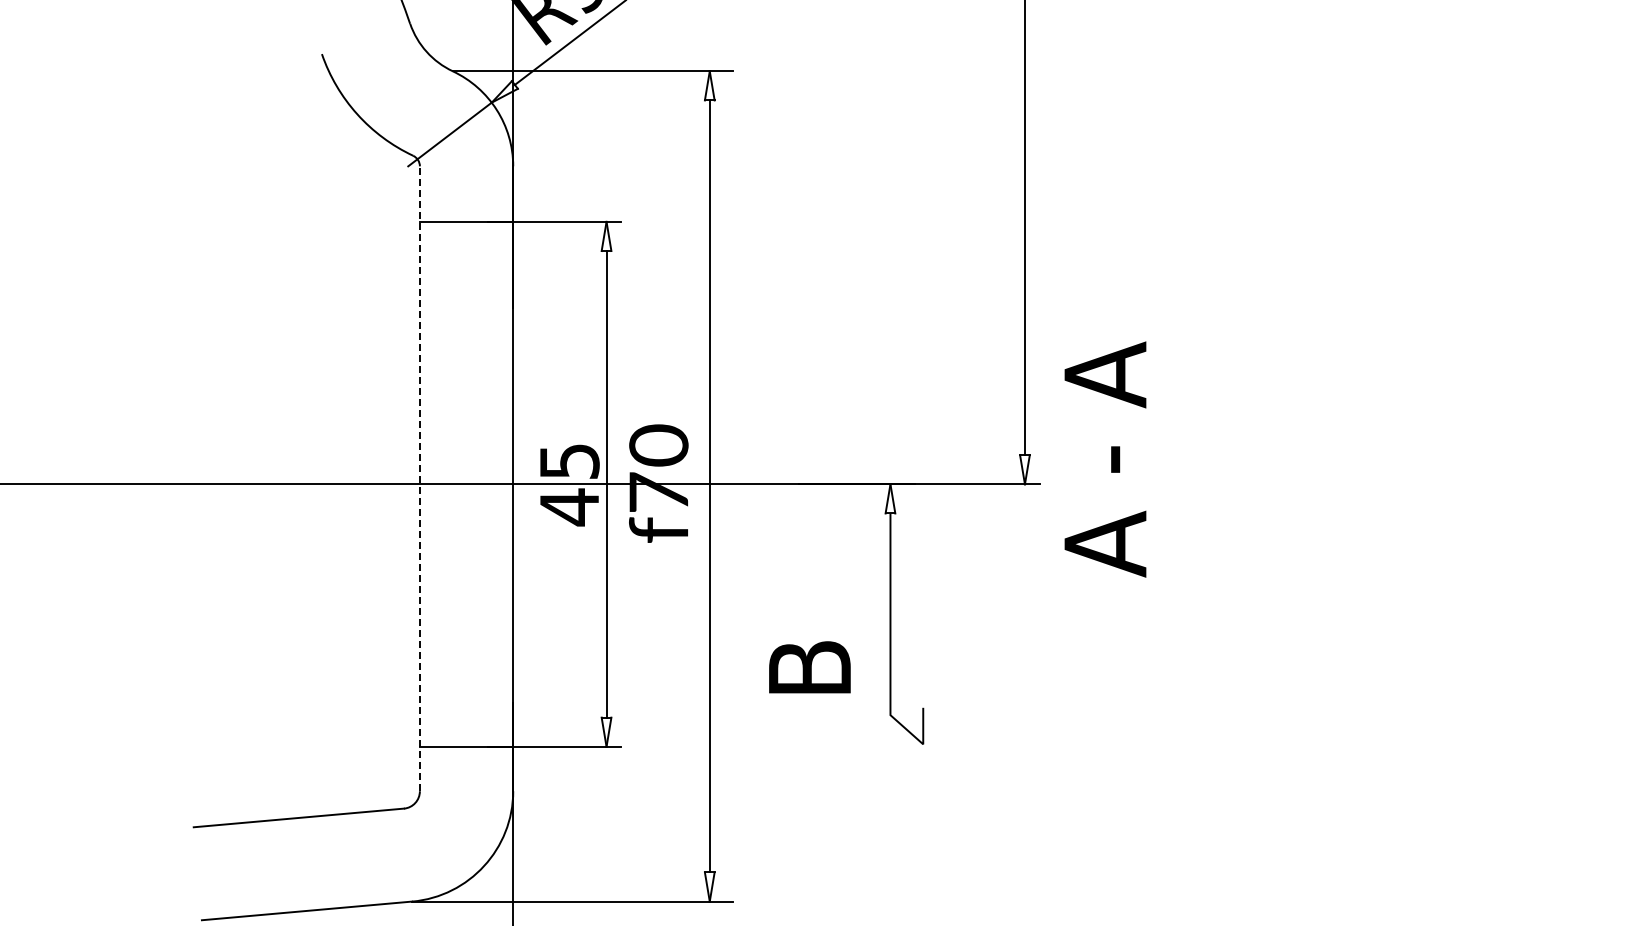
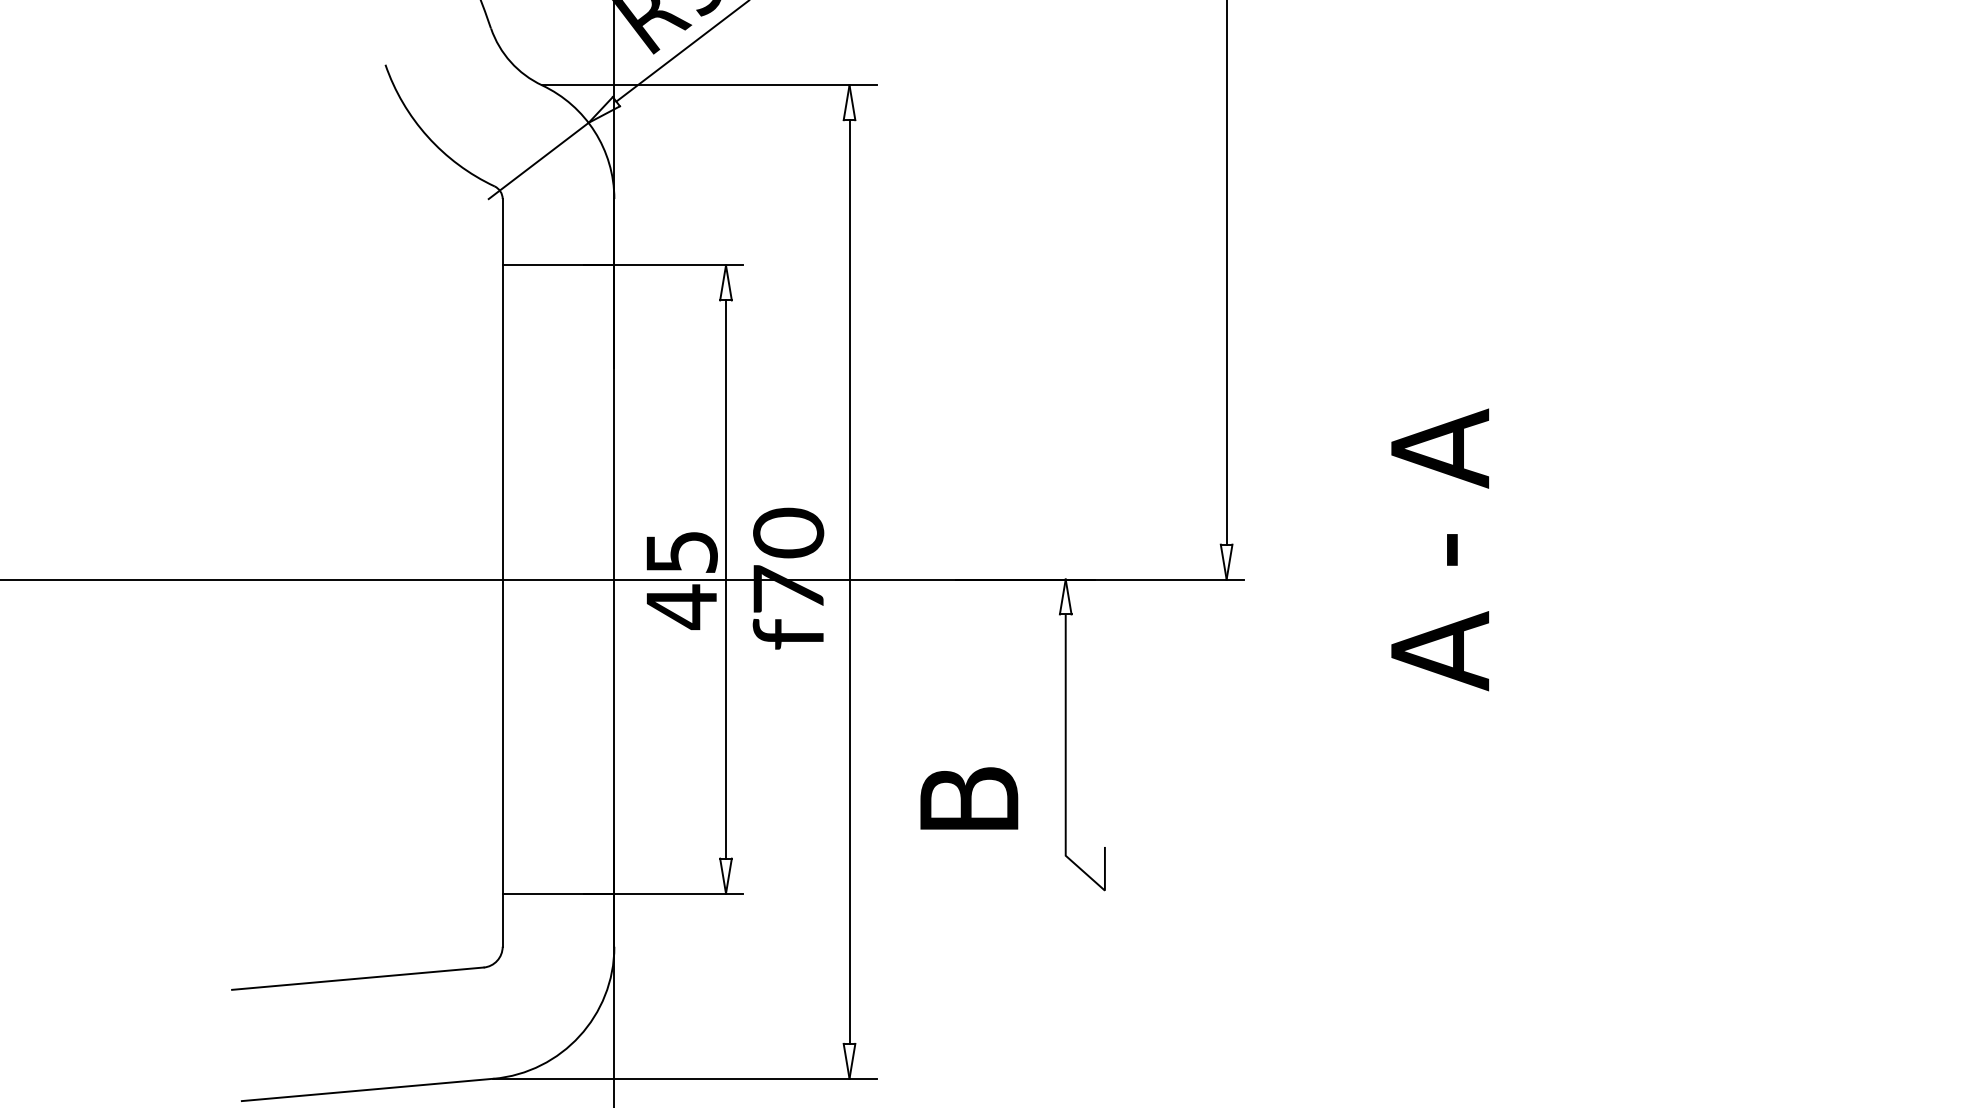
text: (1105, 459) -> (1440, 549), moved
line: (419, 478) -> (502, 572), dashed -> solid

